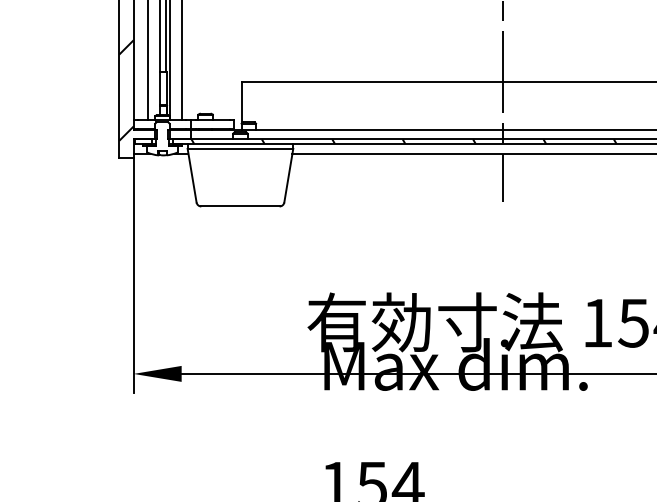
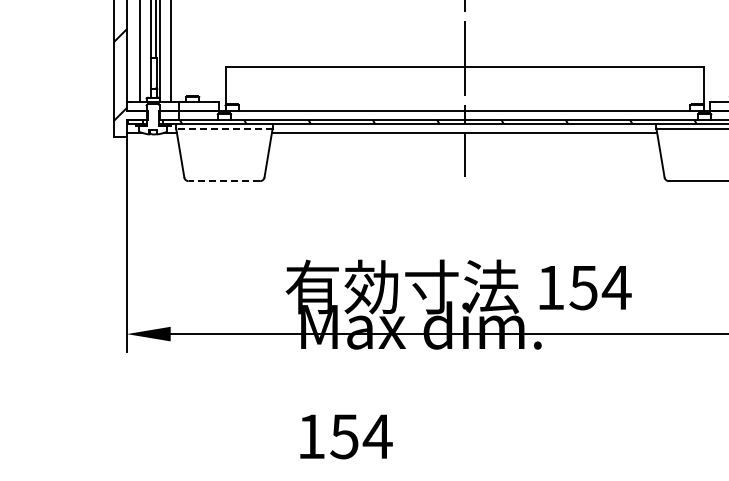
line: (239, 148) -> (223, 128), solid -> dashed
line: (240, 206) -> (224, 181), solid -> dashed

